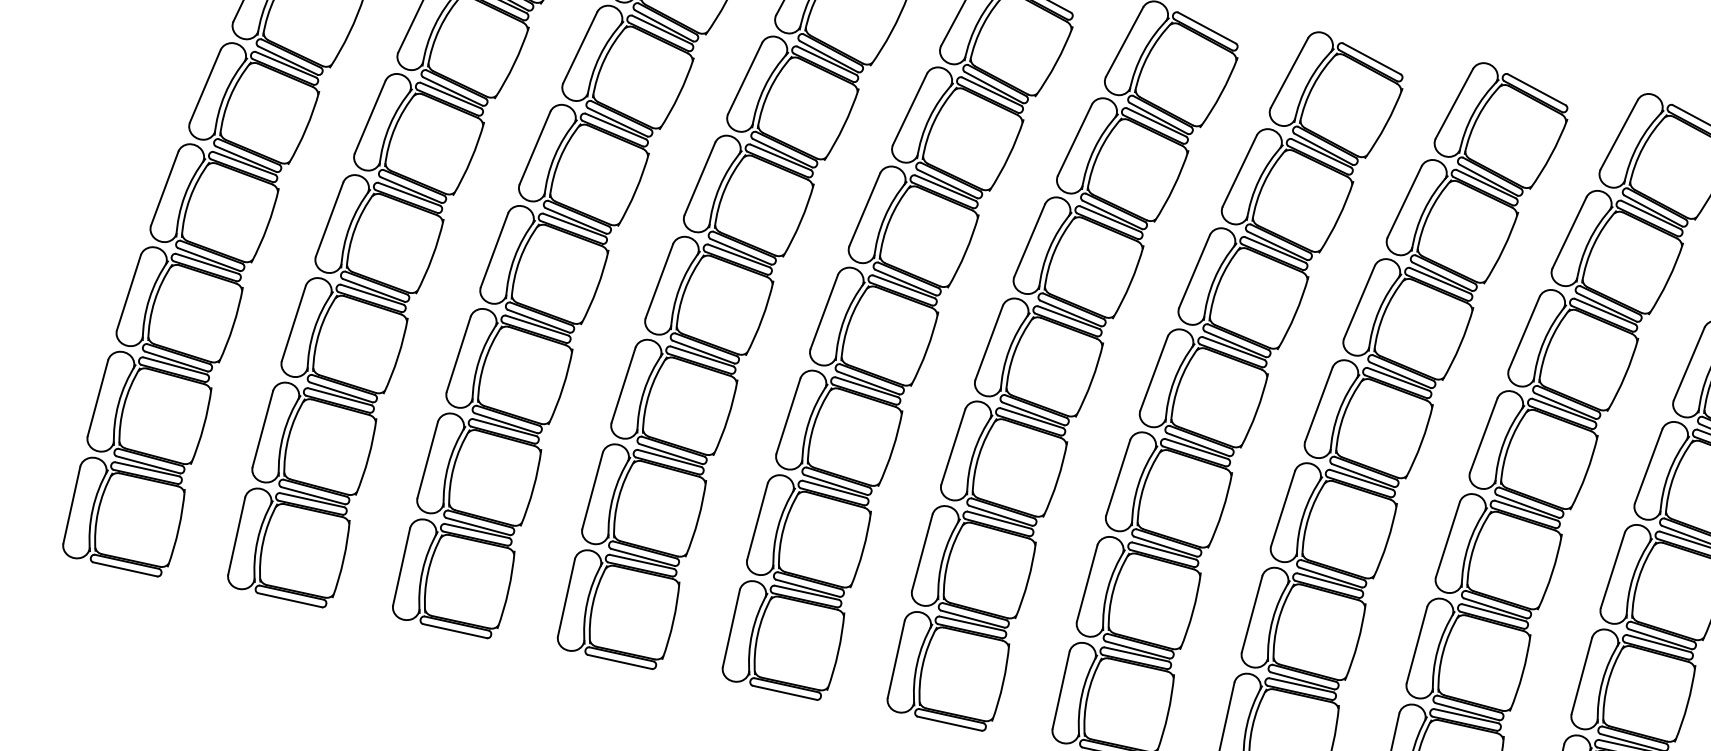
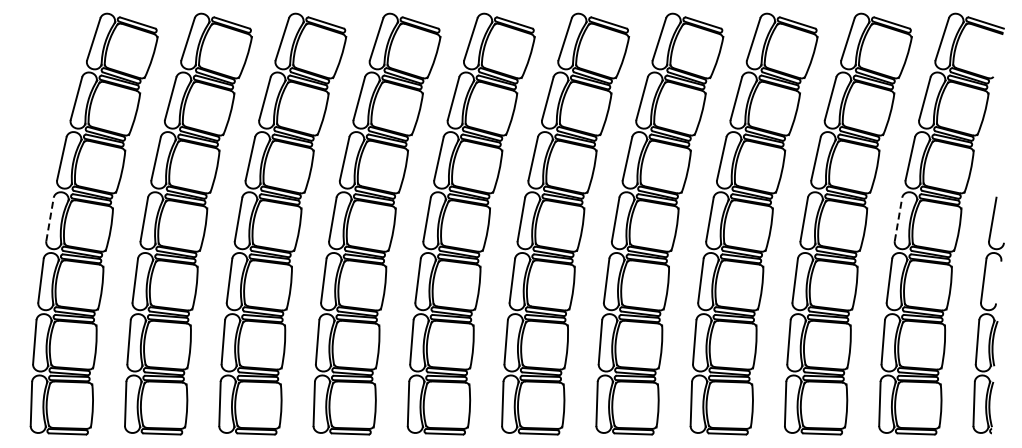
line: (165, 186) -> (50, 218), solid -> dashed
line: (1649, 464) -> (898, 218), solid -> dashed

